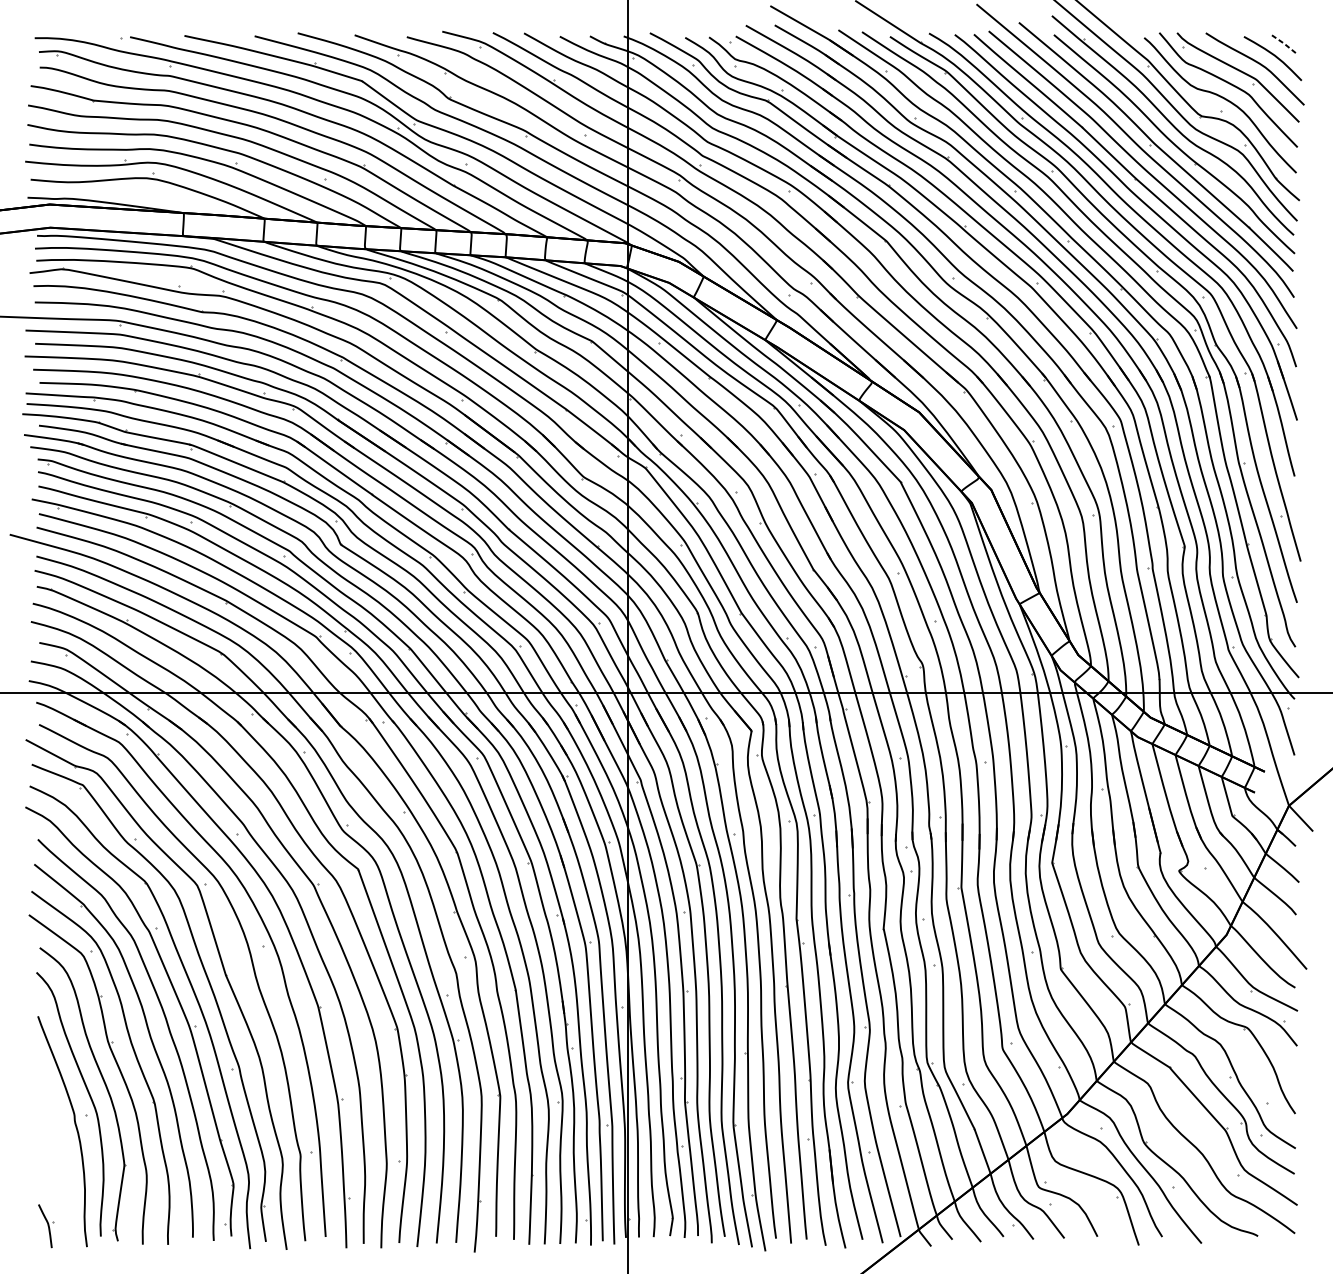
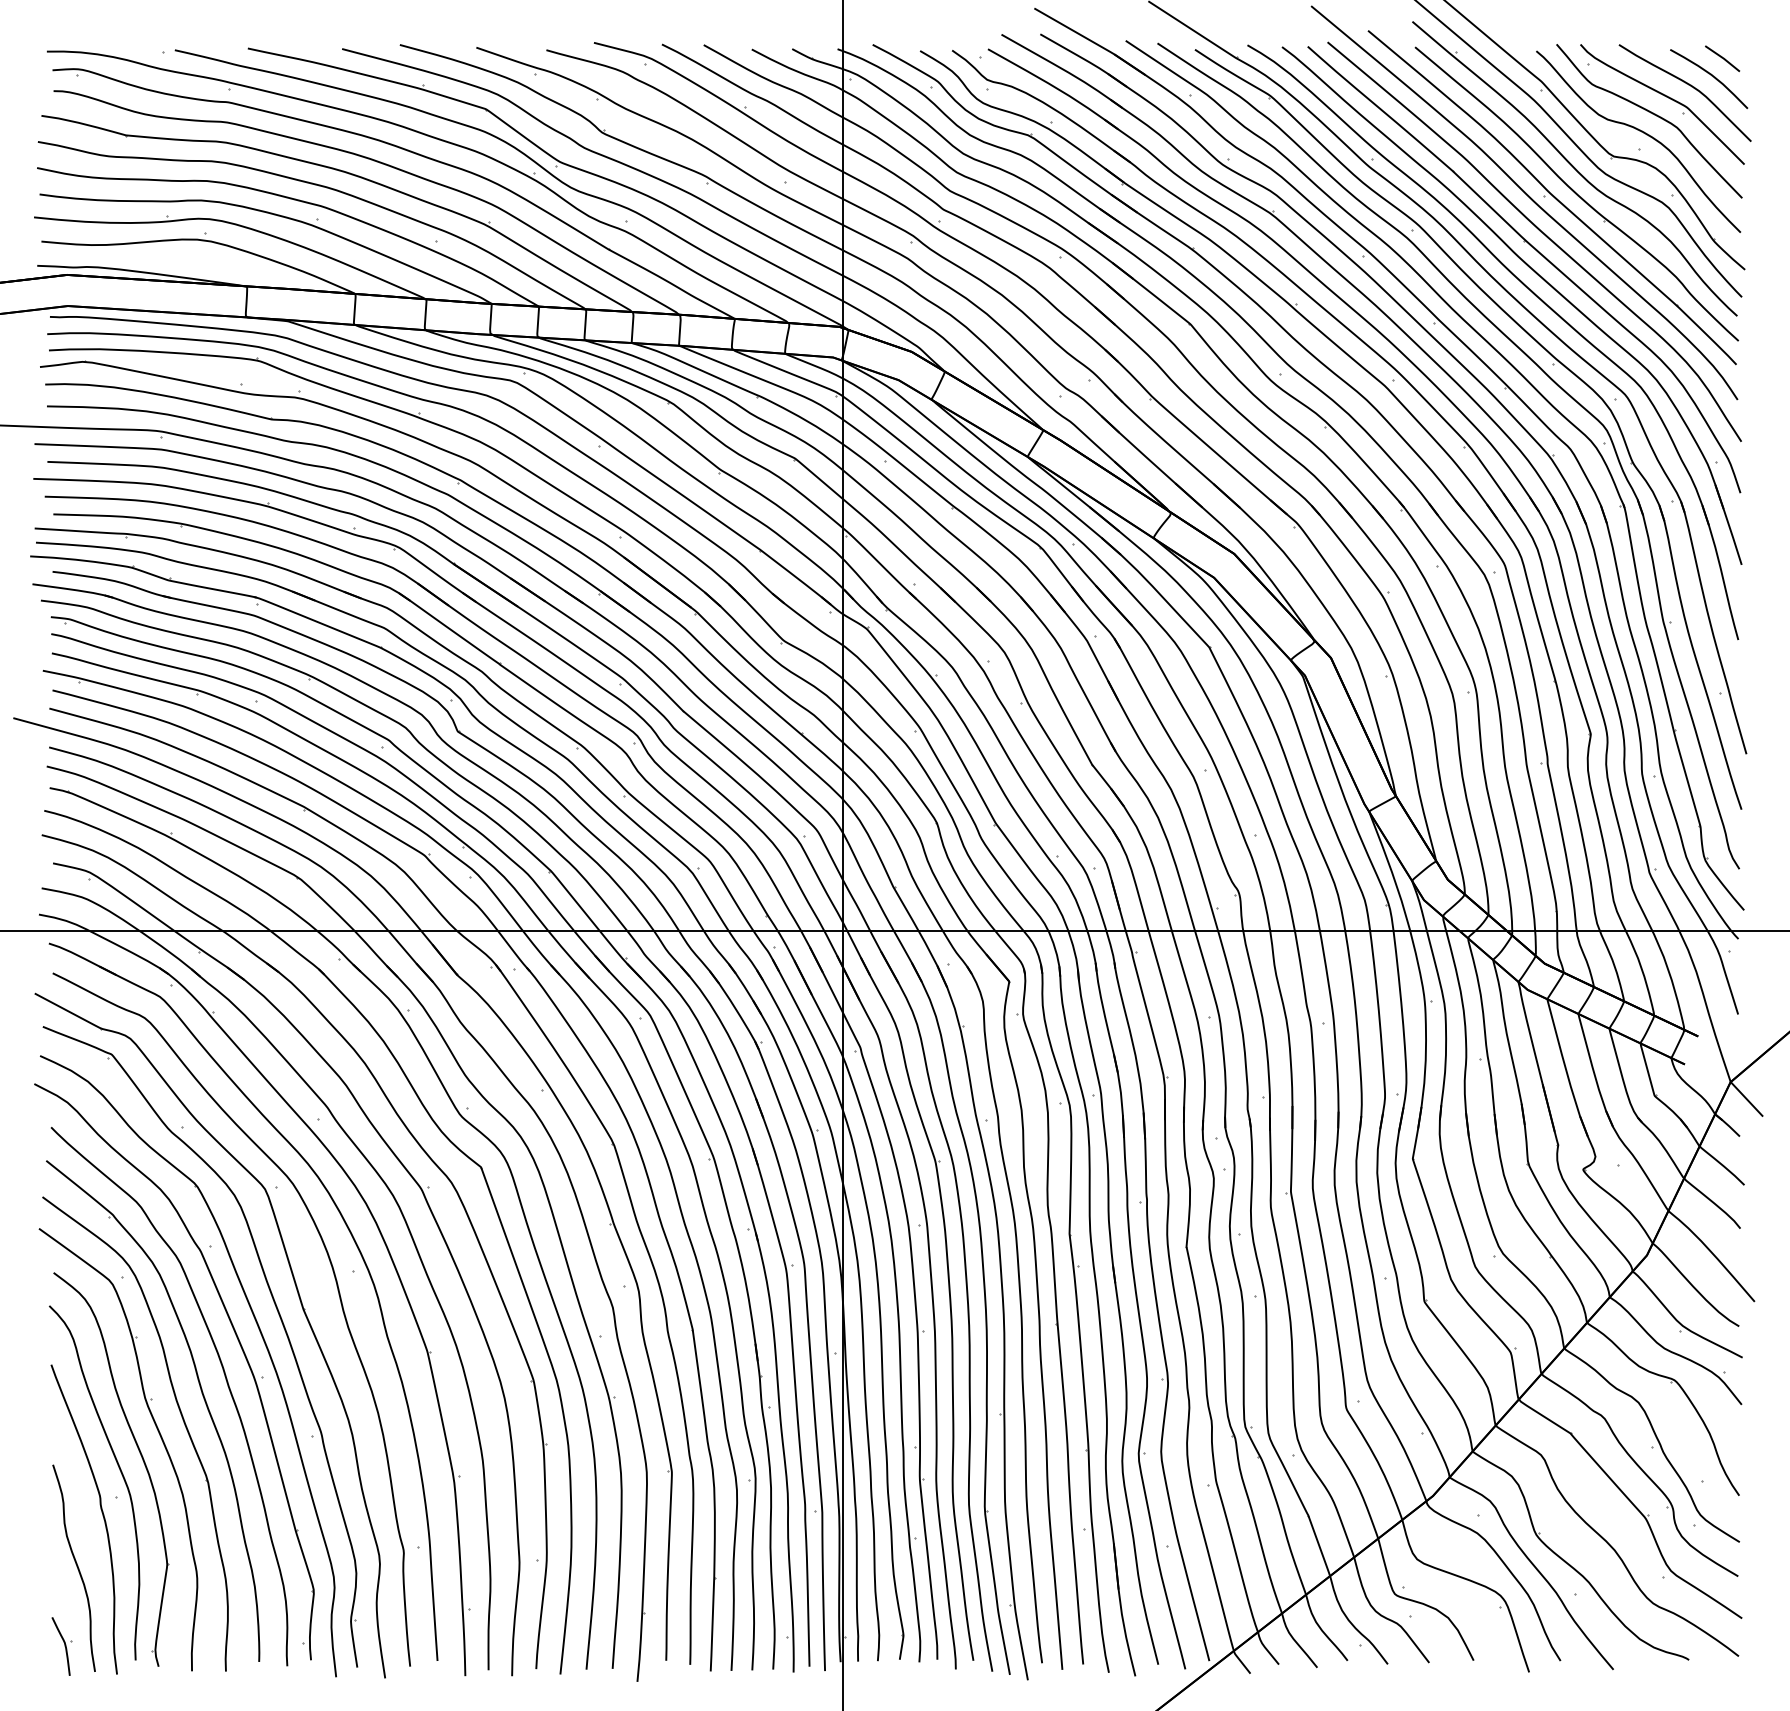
line: (1283, 43) -> (1723, 58), dashed -> solid
curve: (56, 1166) -> (76, 1566), added

